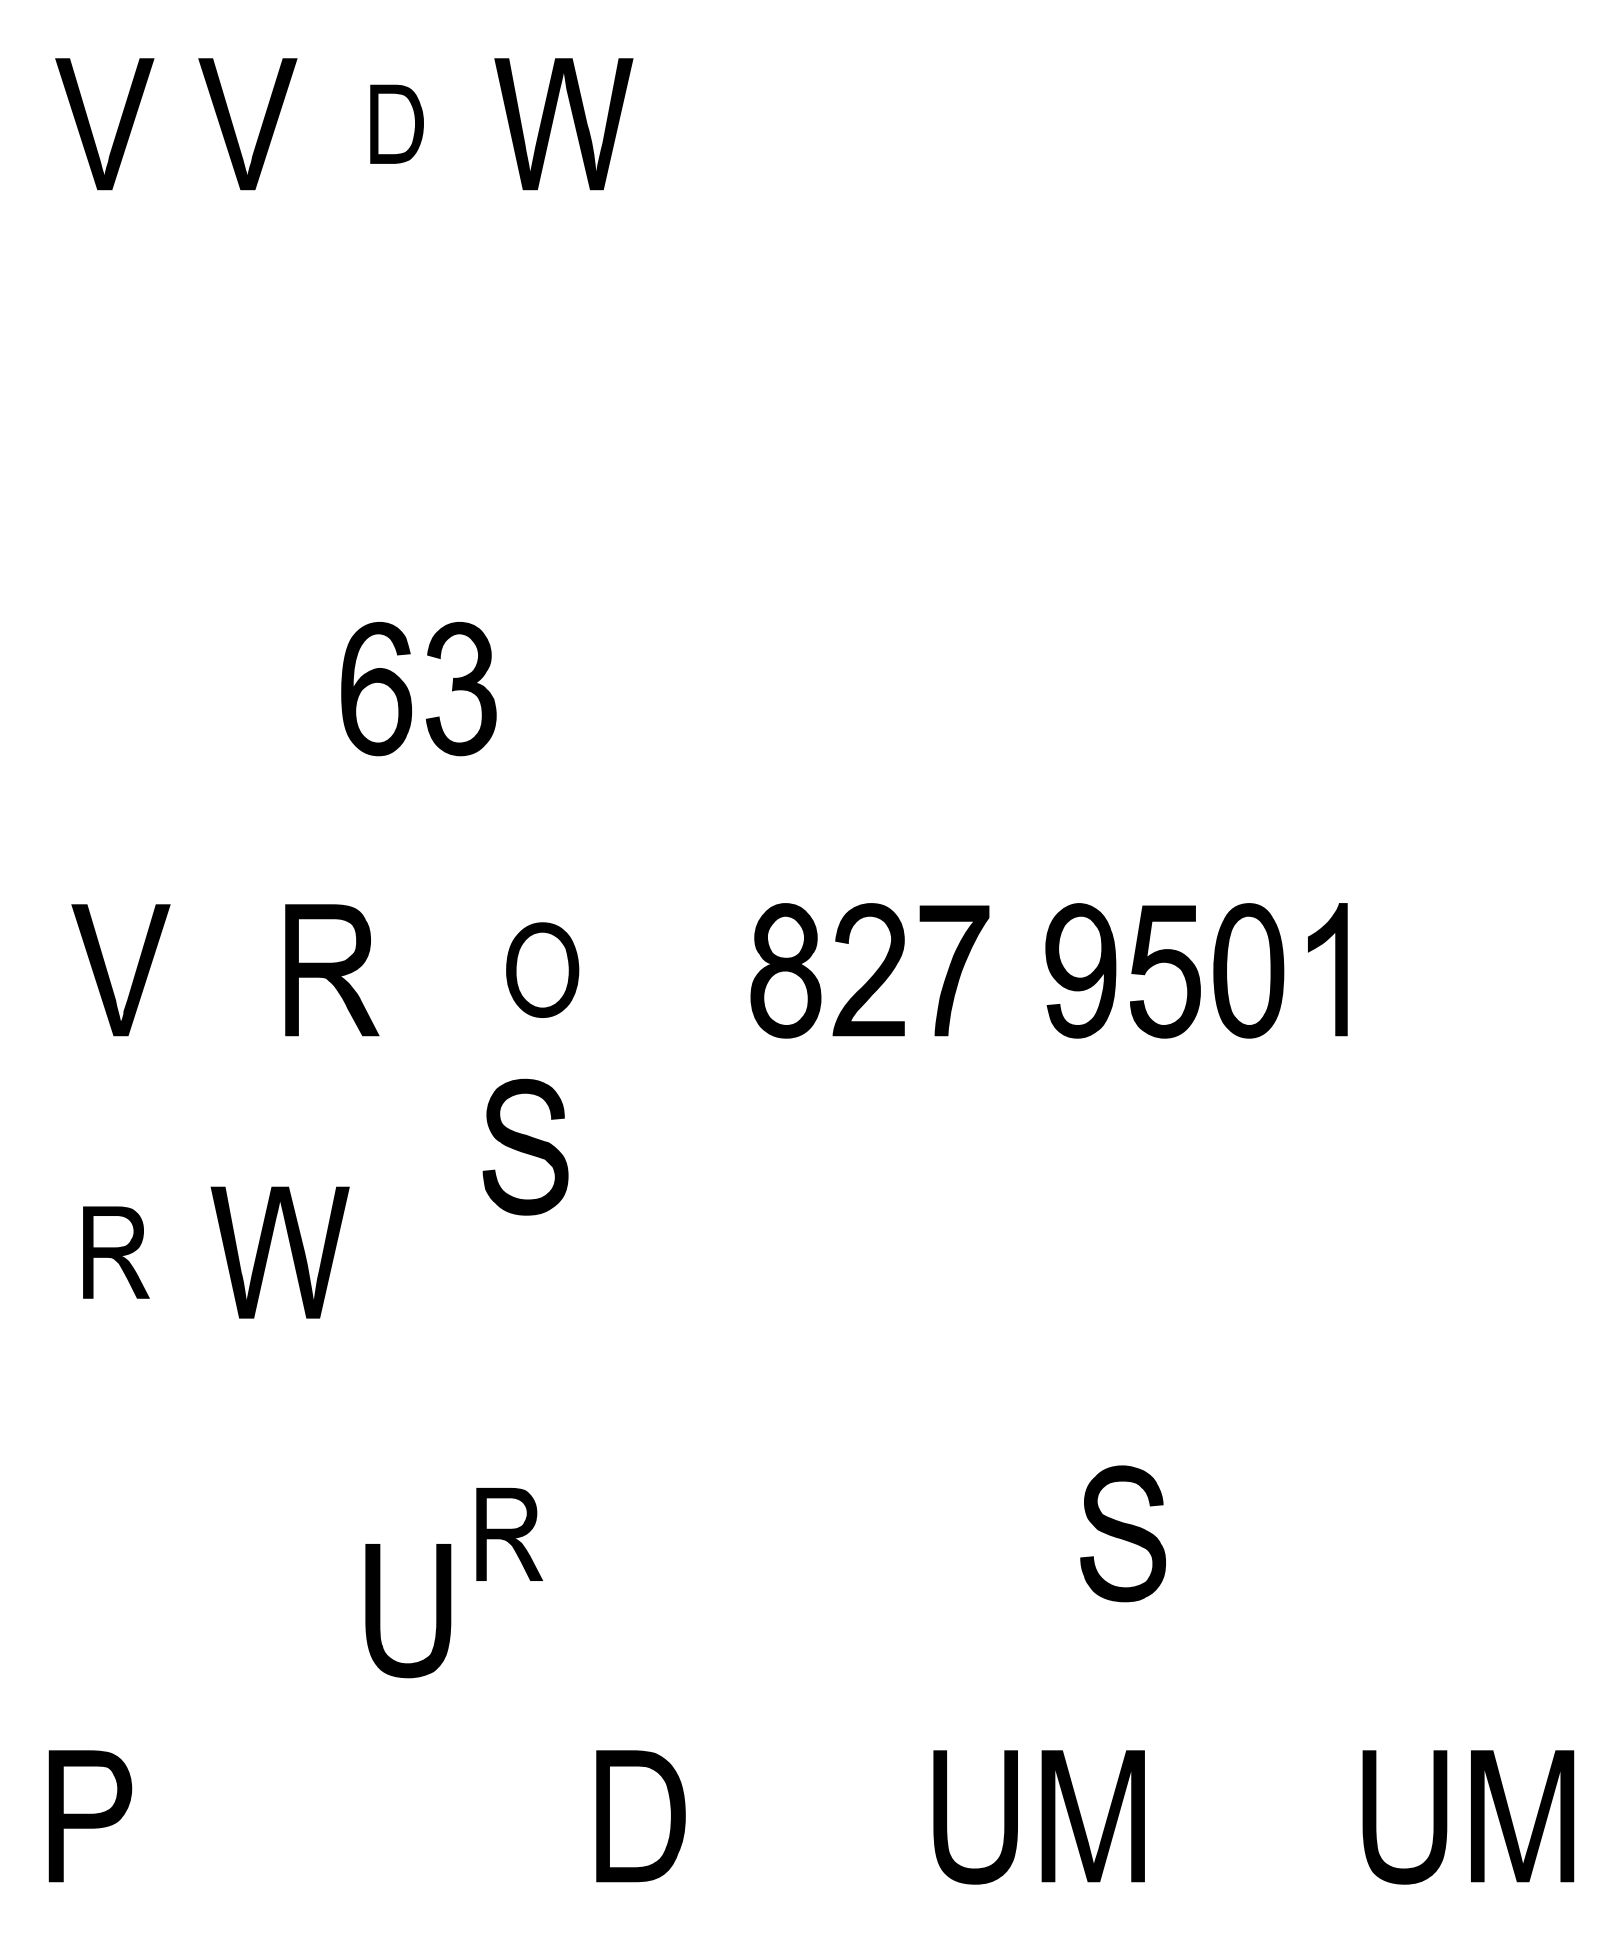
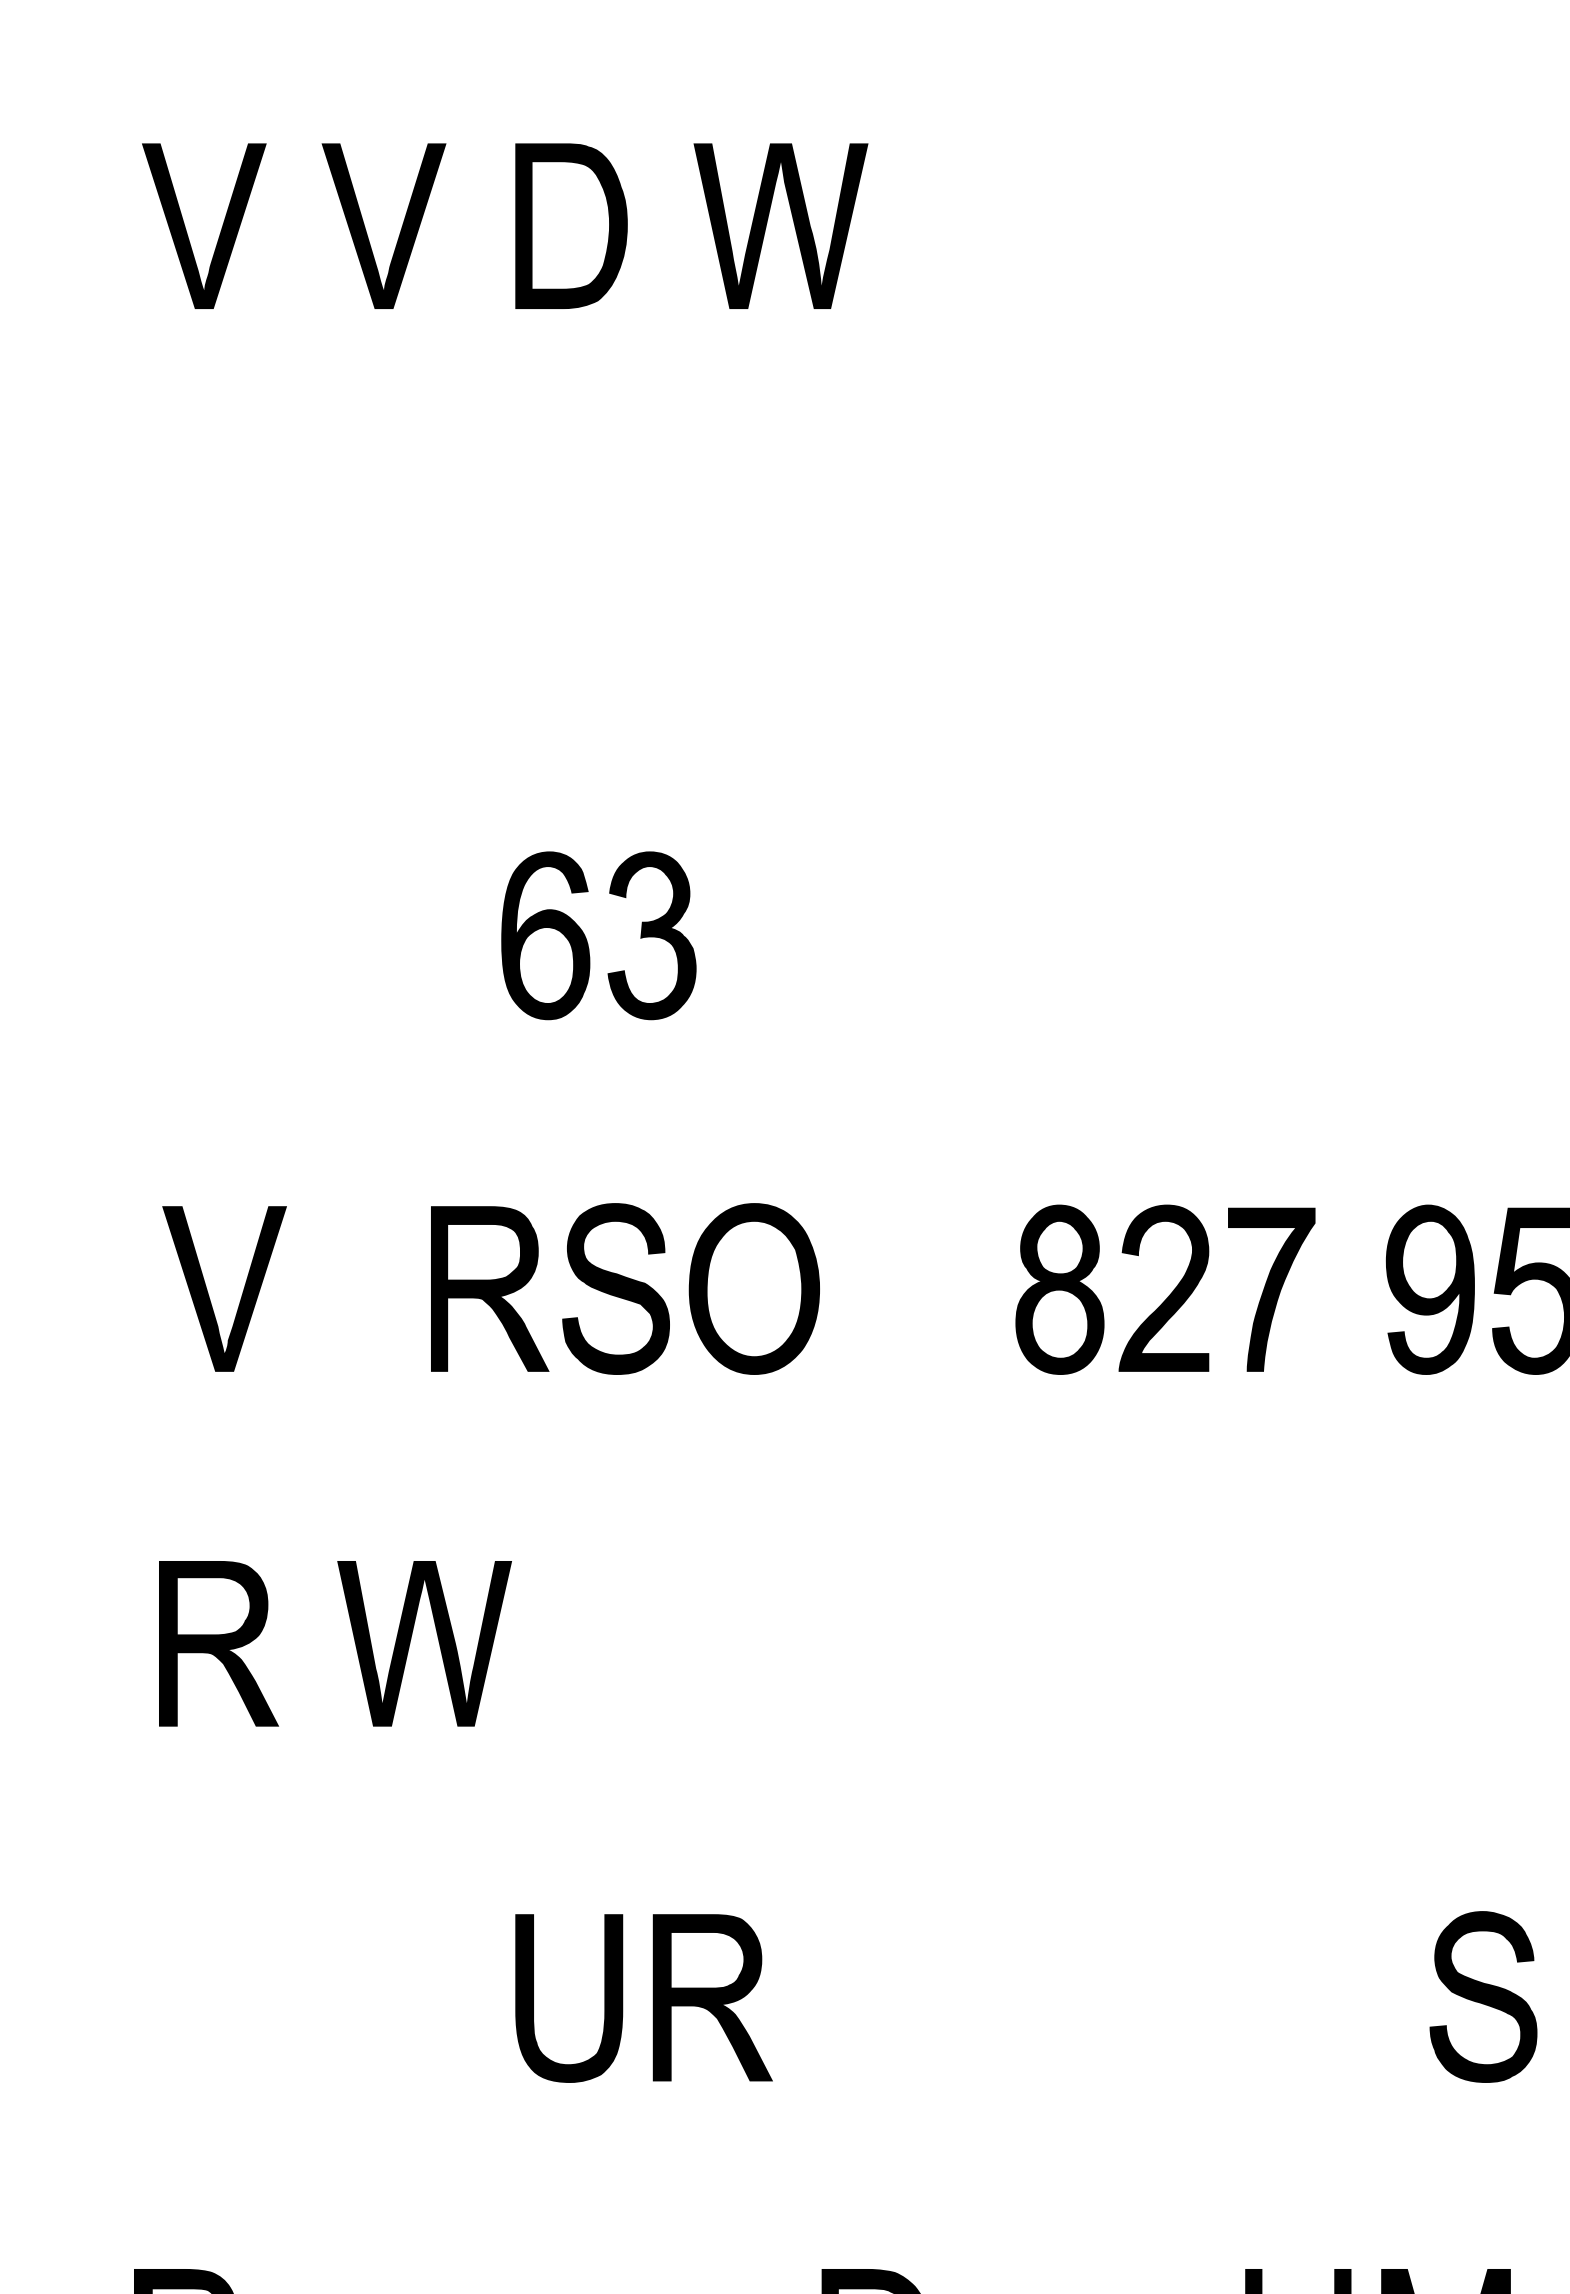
part: (396, 124) -> (570, 226), size x1.67
part: (542, 969) -> (754, 1288), size x1.43
part: (525, 1146) -> (615, 1288), moved
part: (116, 1252) -> (218, 1643), size x1.43
part: (509, 1534) -> (712, 1997), size x1.43
part: (380, 1611) -> (534, 1999), moved

